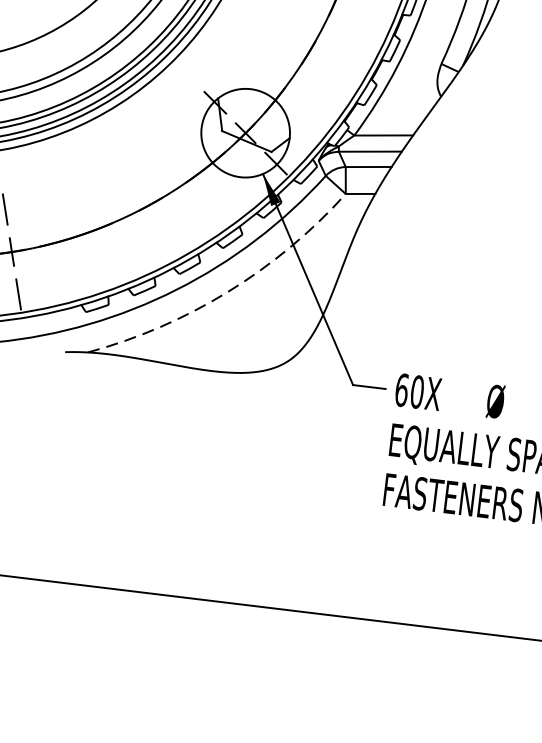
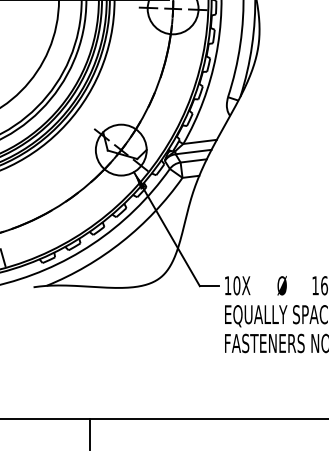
arc: (228, 291) -> (122, 241), dashed -> solid
text: (401, 389) -> (227, 285), 60X -> 10X
line: (132, 618) -> (90, 434), added

